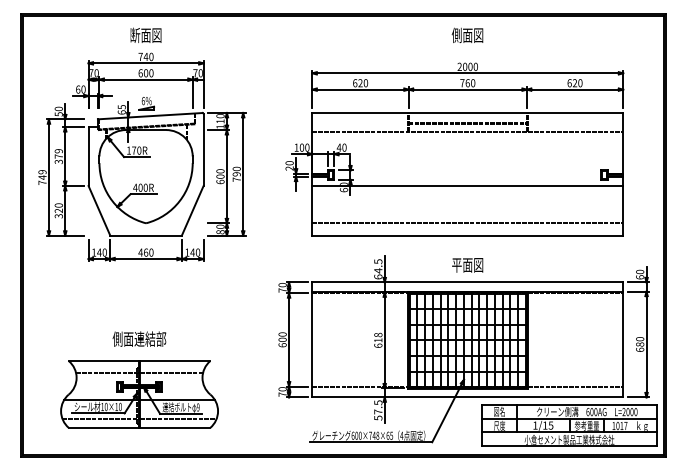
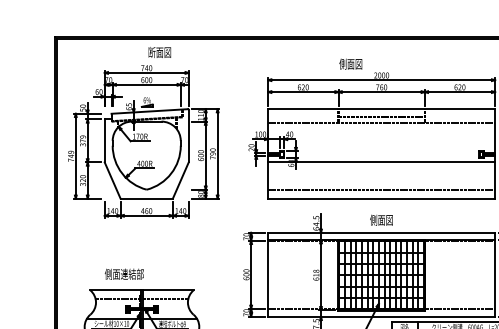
text: (145, 34) -> (159, 51), moved
text: (467, 34) -> (350, 63), moved
text: (456, 264) -> (373, 219), 平面図 -> 側面図
text: (139, 338) -> (124, 273), moved

